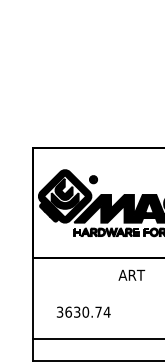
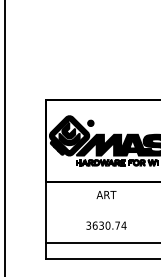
text: (131, 274) -> (106, 194), moved
text: (83, 311) -> (106, 225), moved

